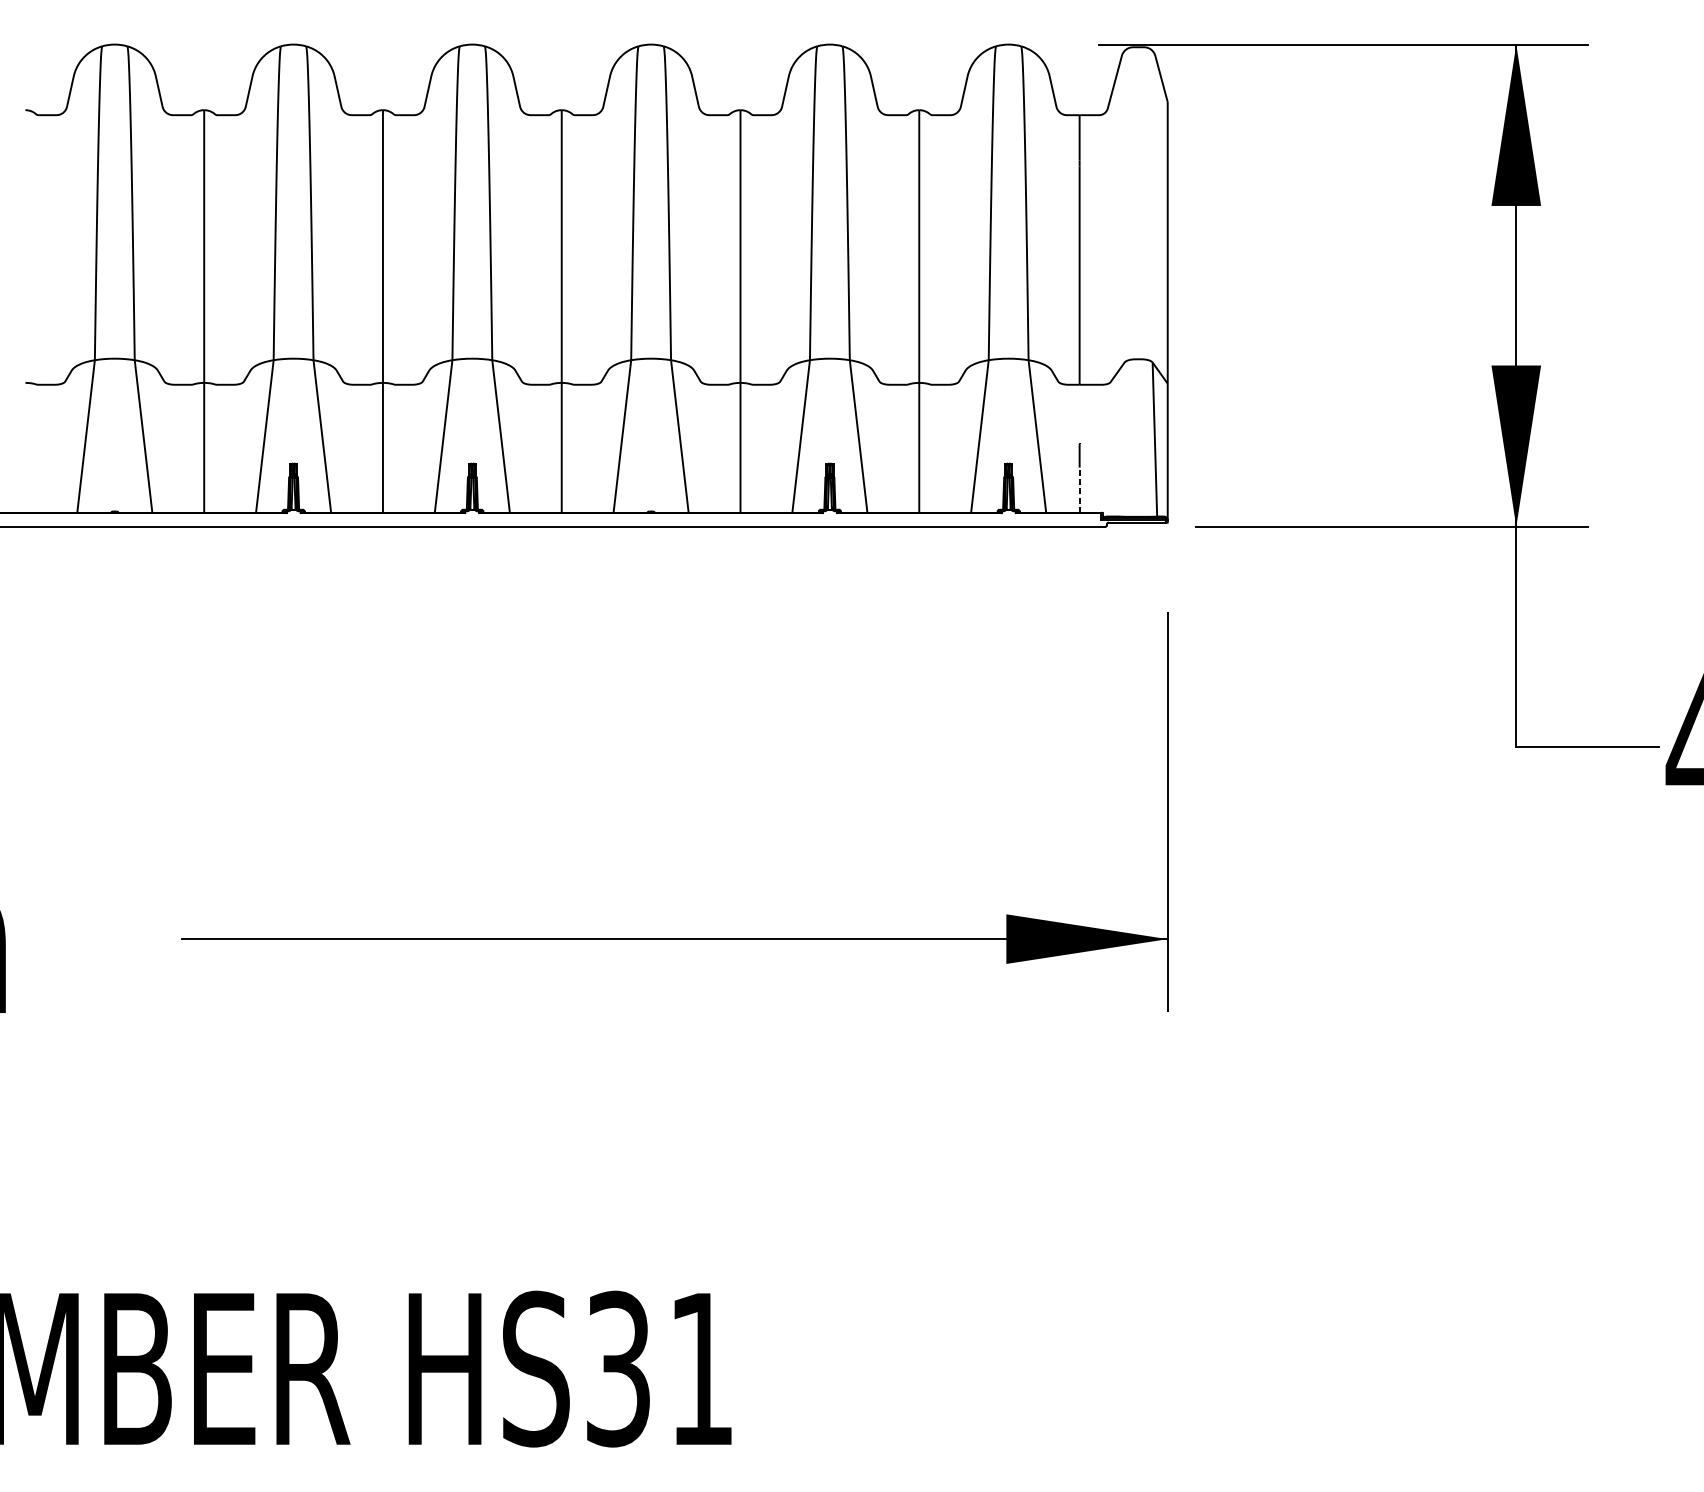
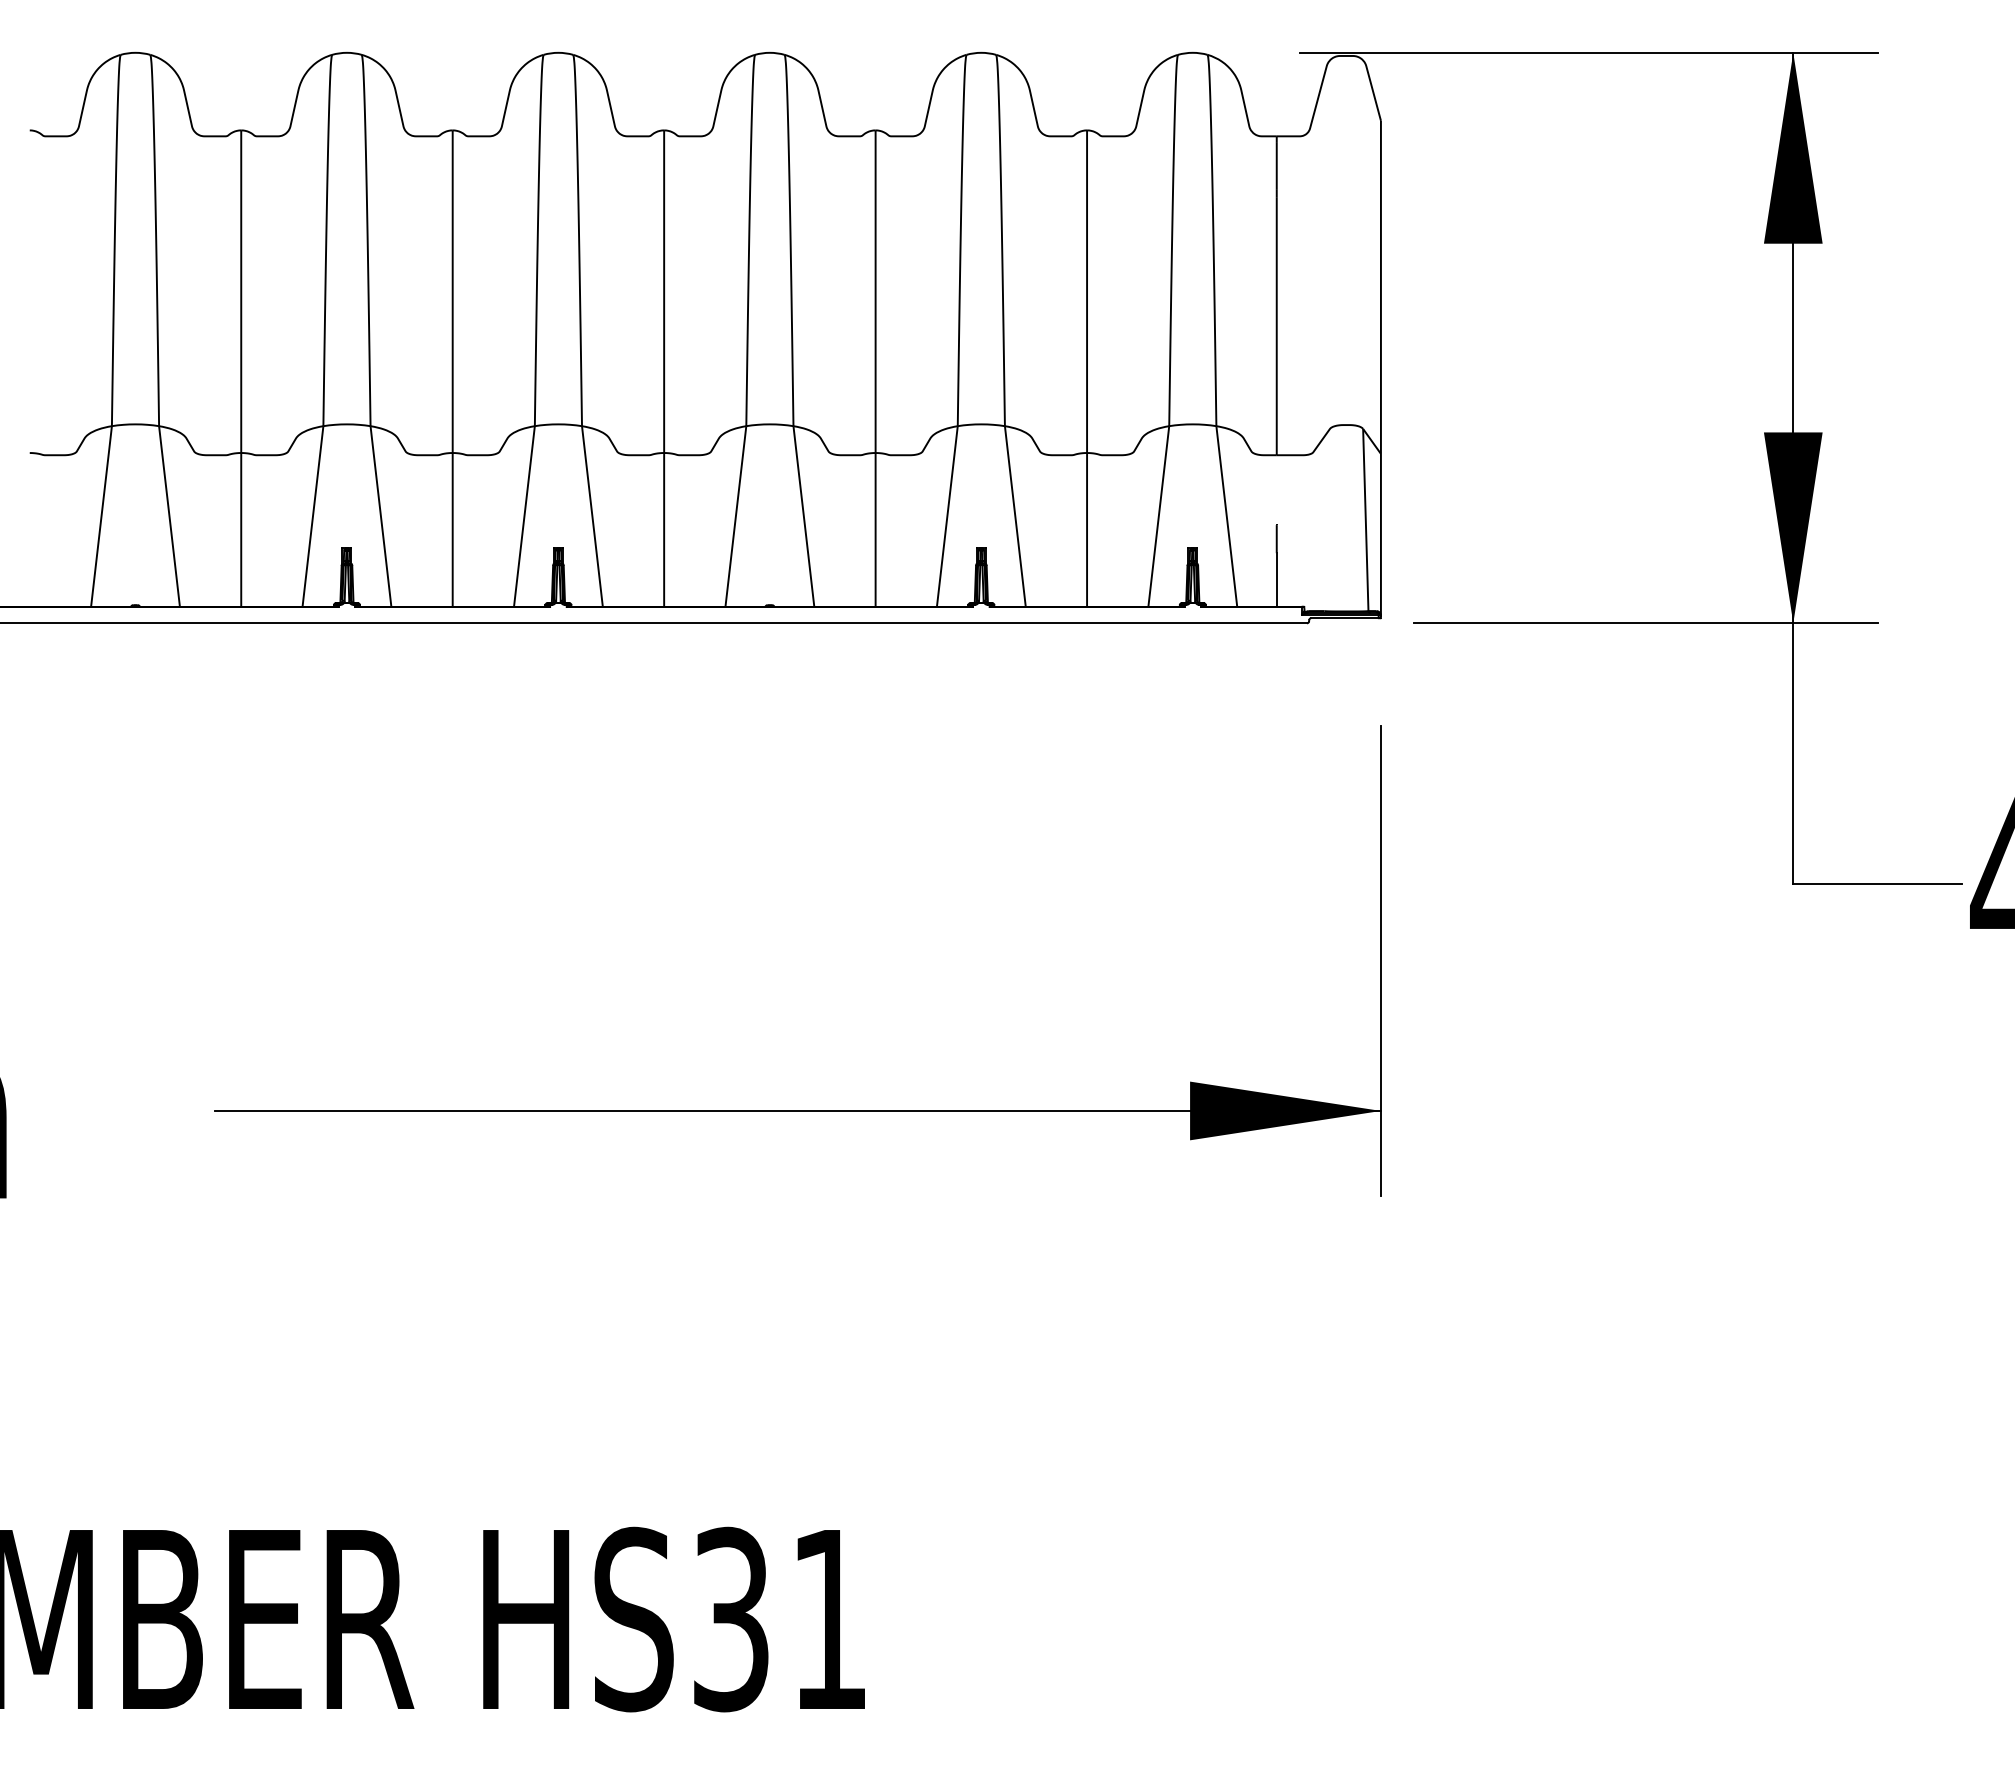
line: (1079, 489) -> (1276, 579), dashed -> solid

